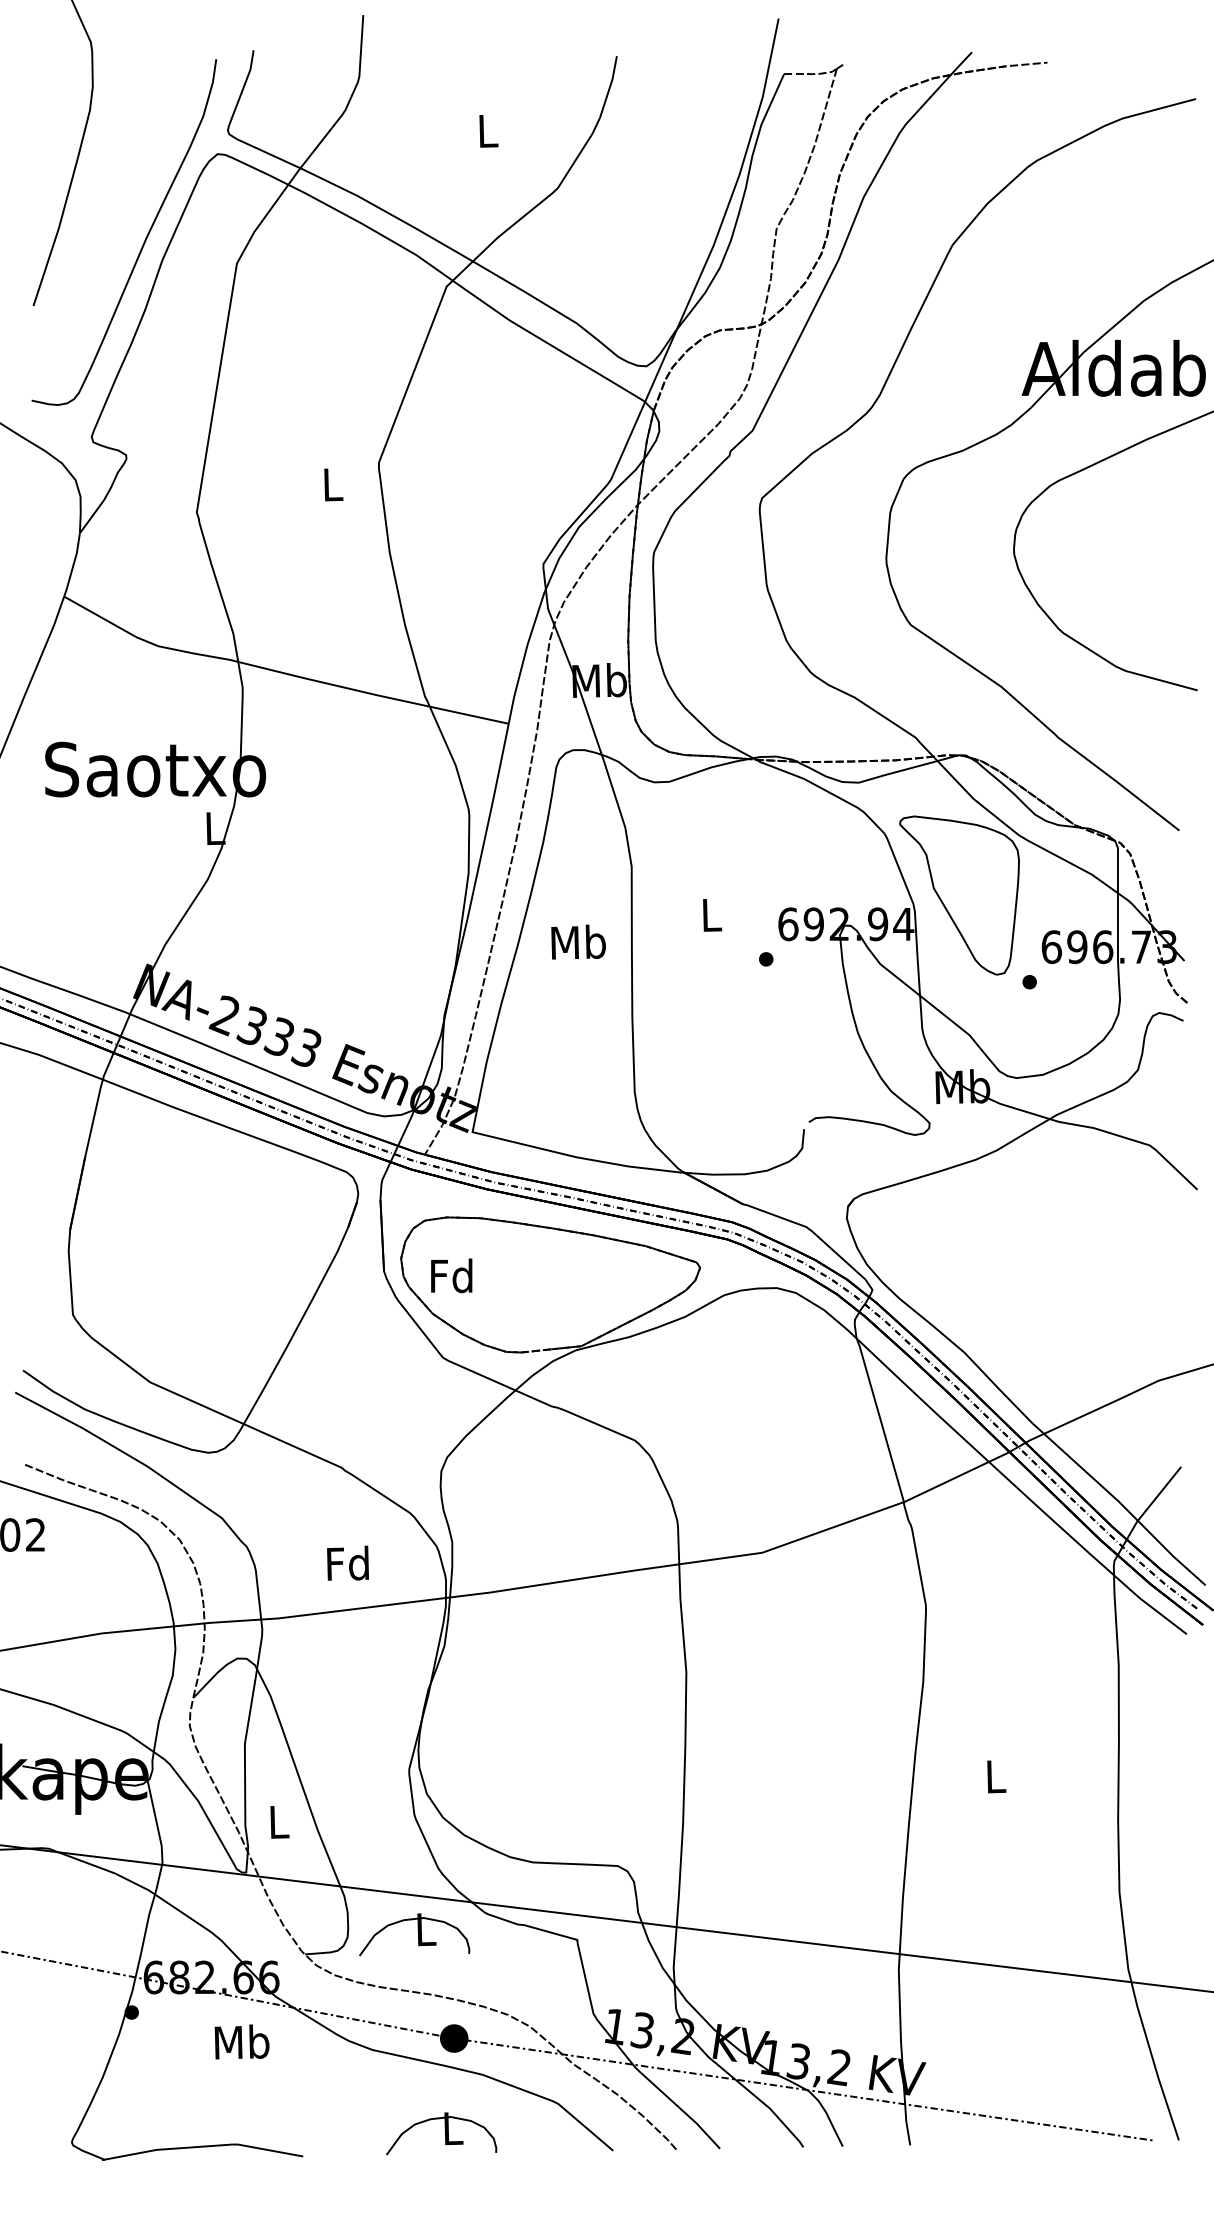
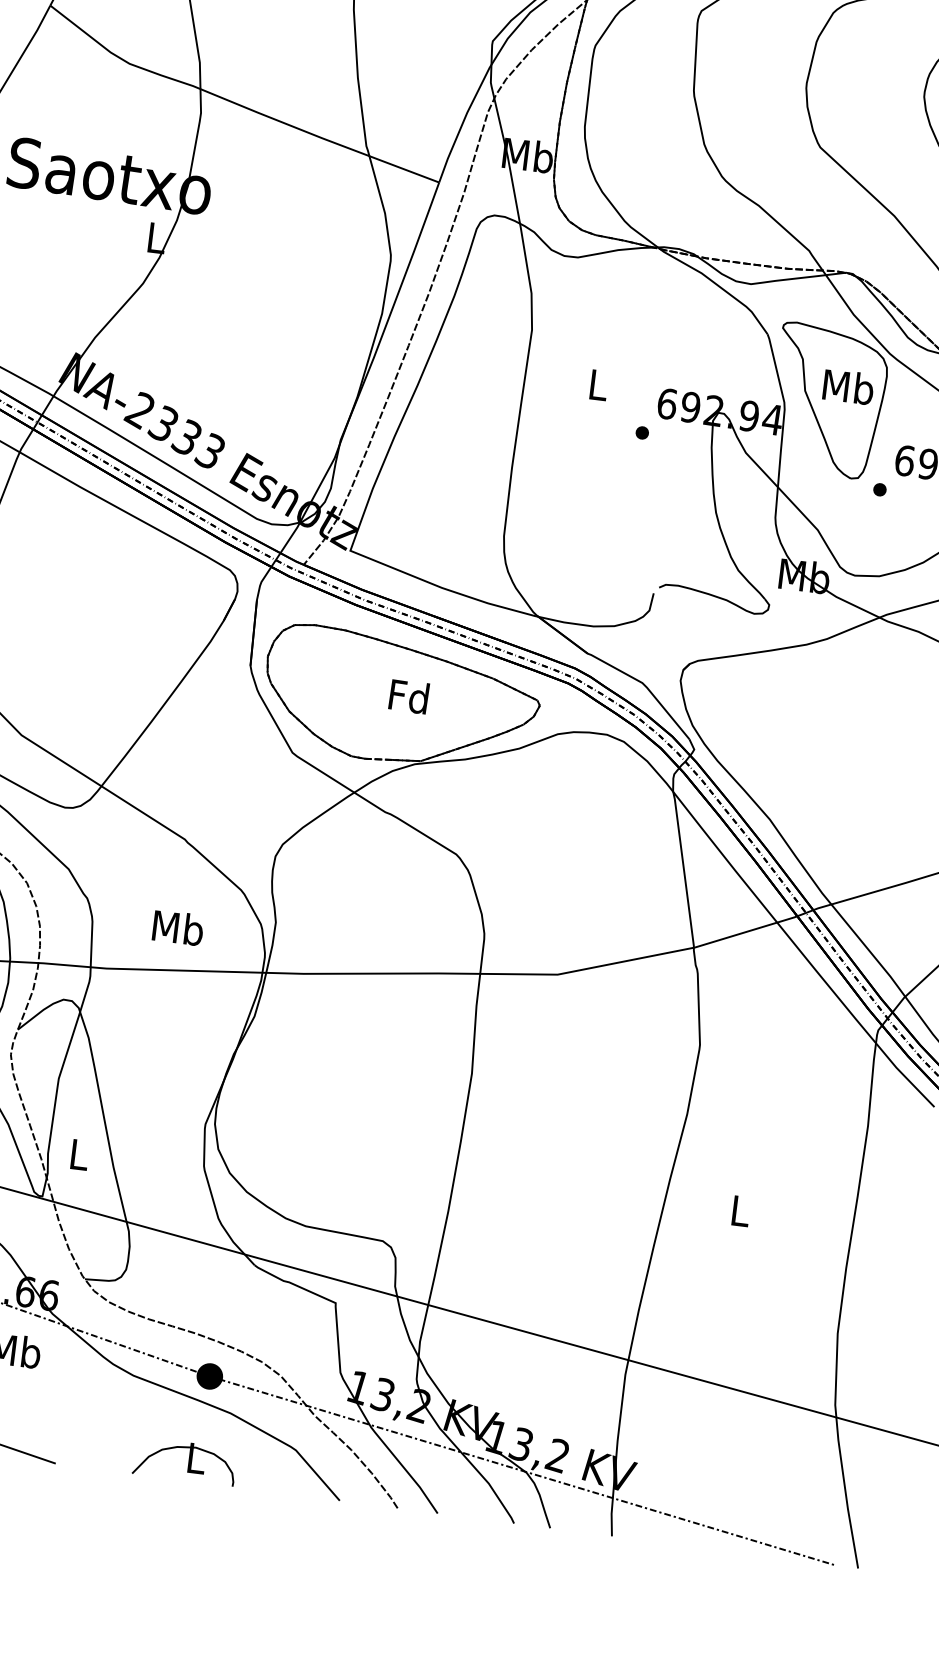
text: (578, 941) -> (848, 386), moved
text: (451, 1275) -> (408, 696), moved
text: (348, 1562) -> (178, 927), Fd -> Mb
part: (414, 1934) -> (187, 1275), removed

